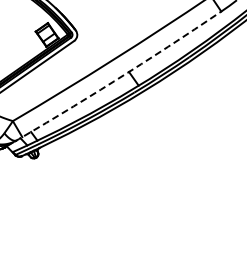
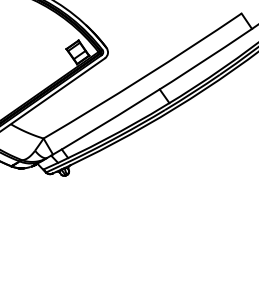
arc: (114, 81) -> (145, 98), dashed -> solid

